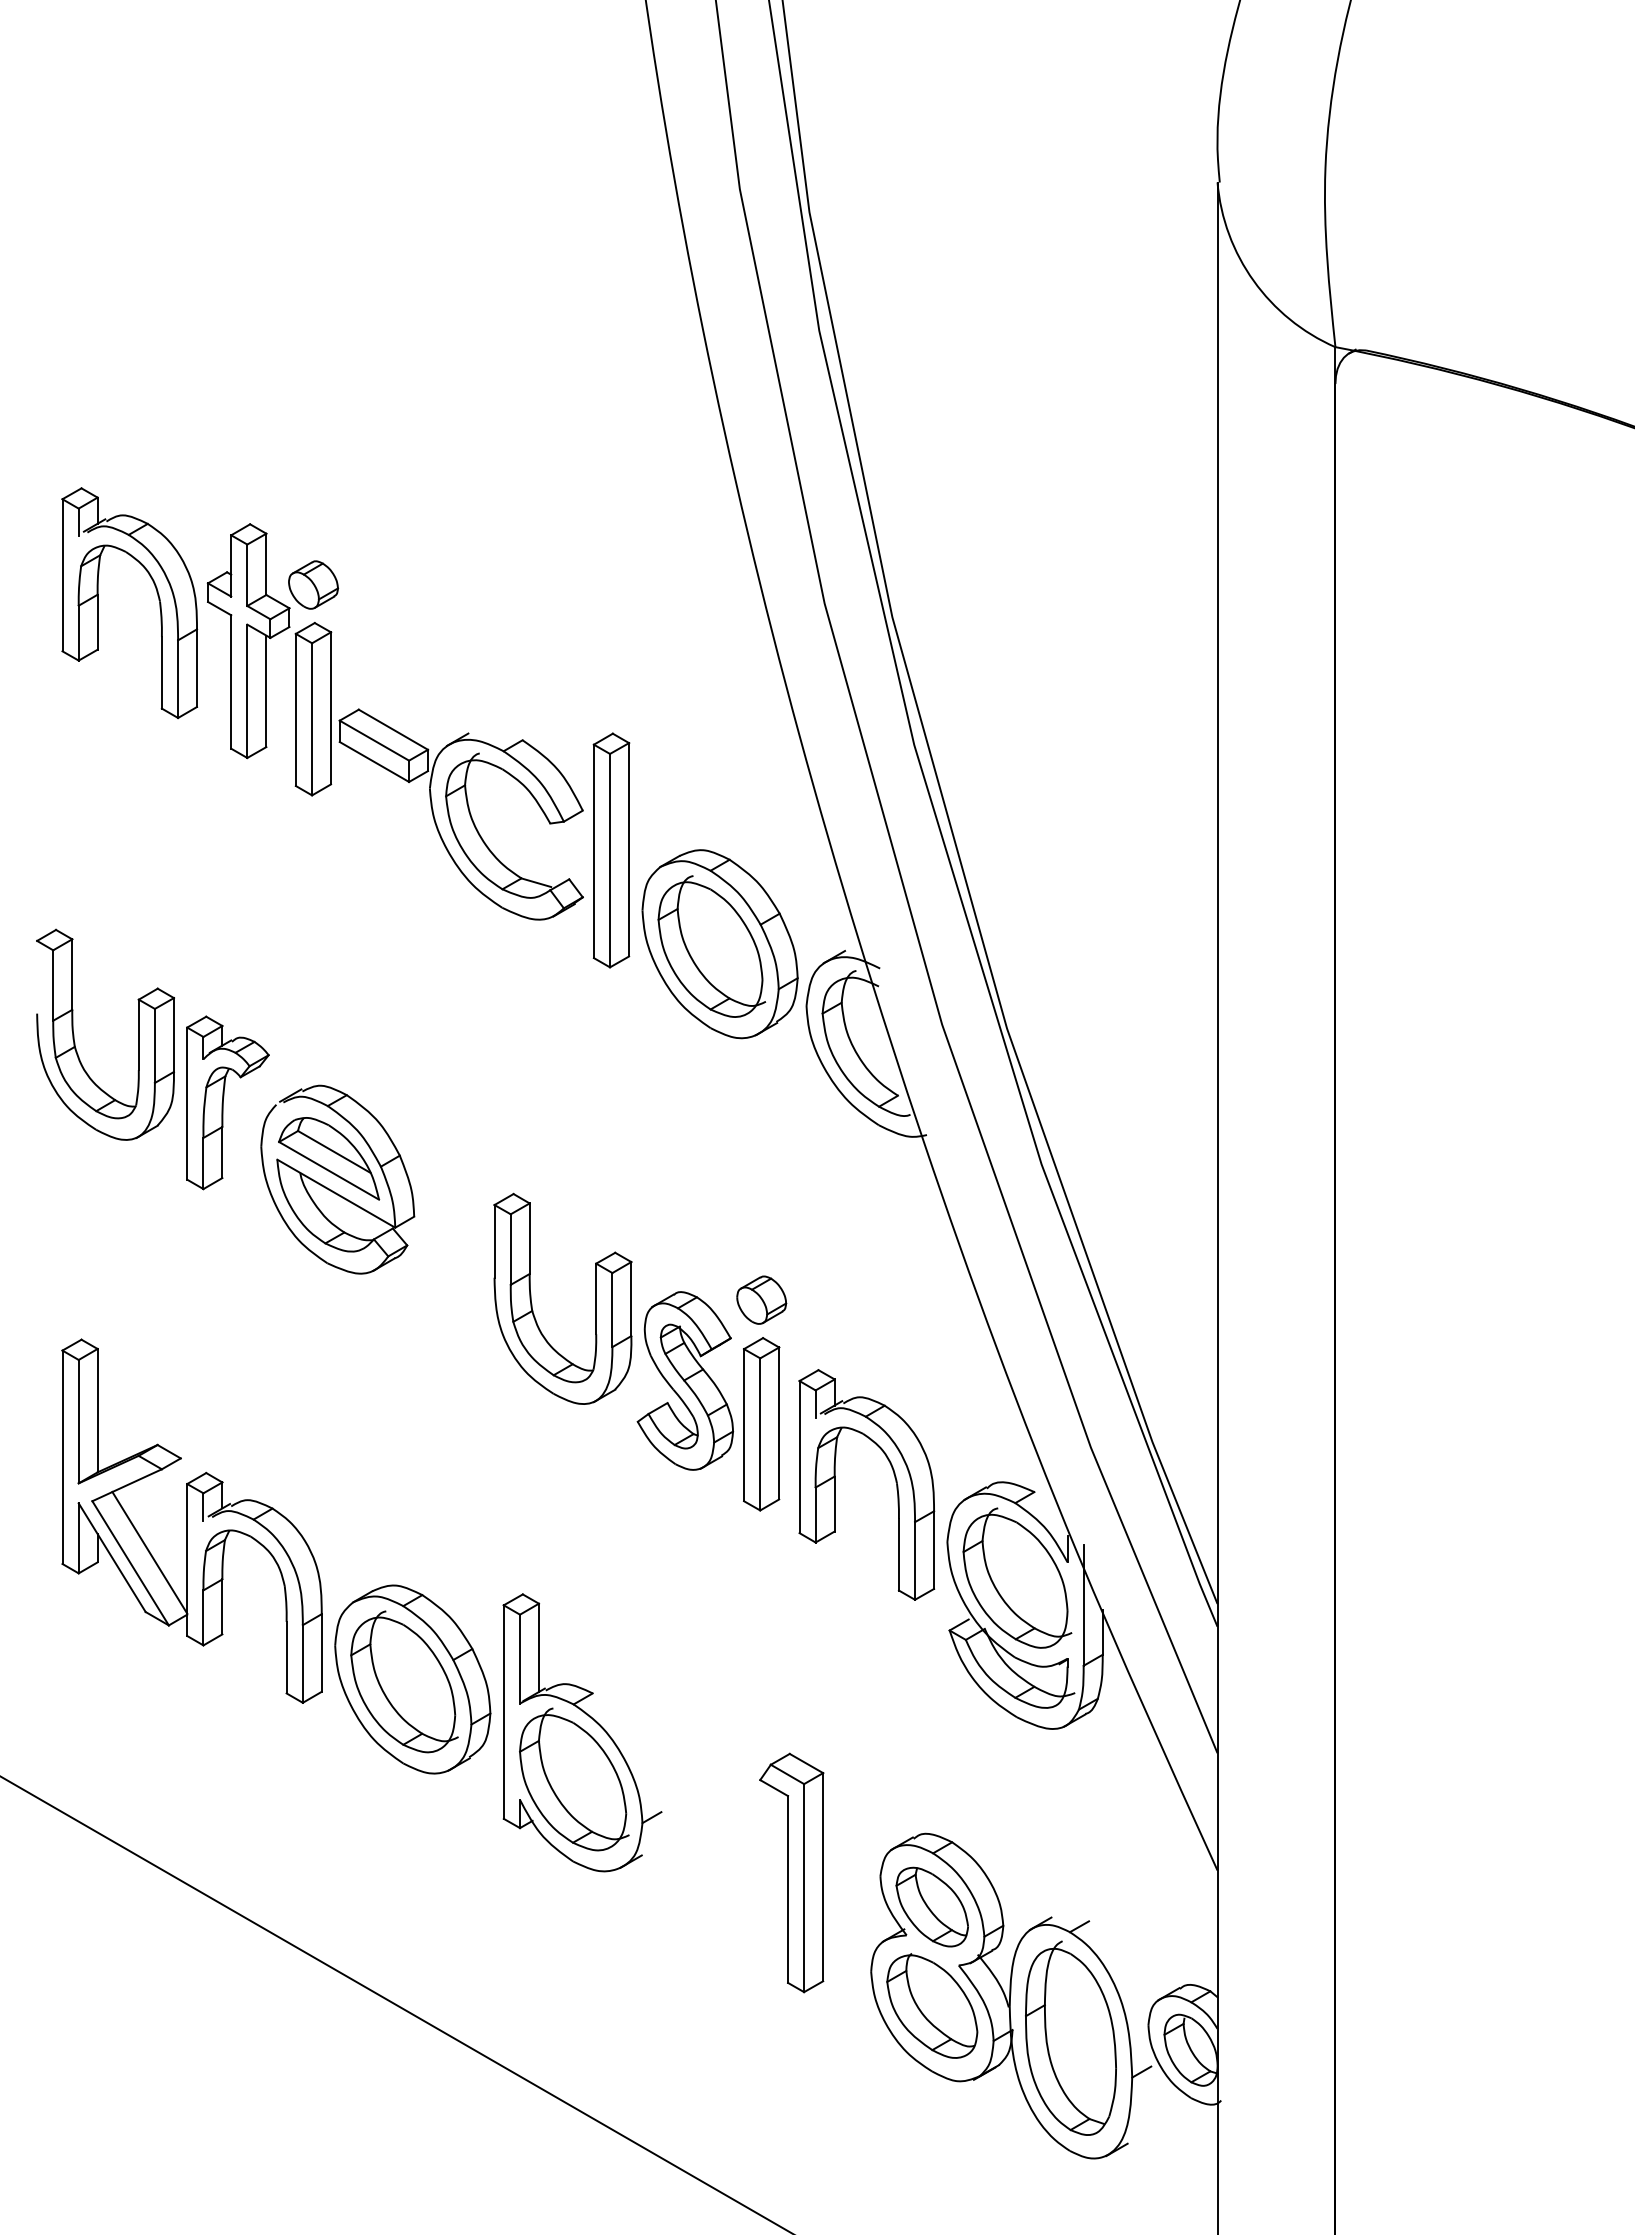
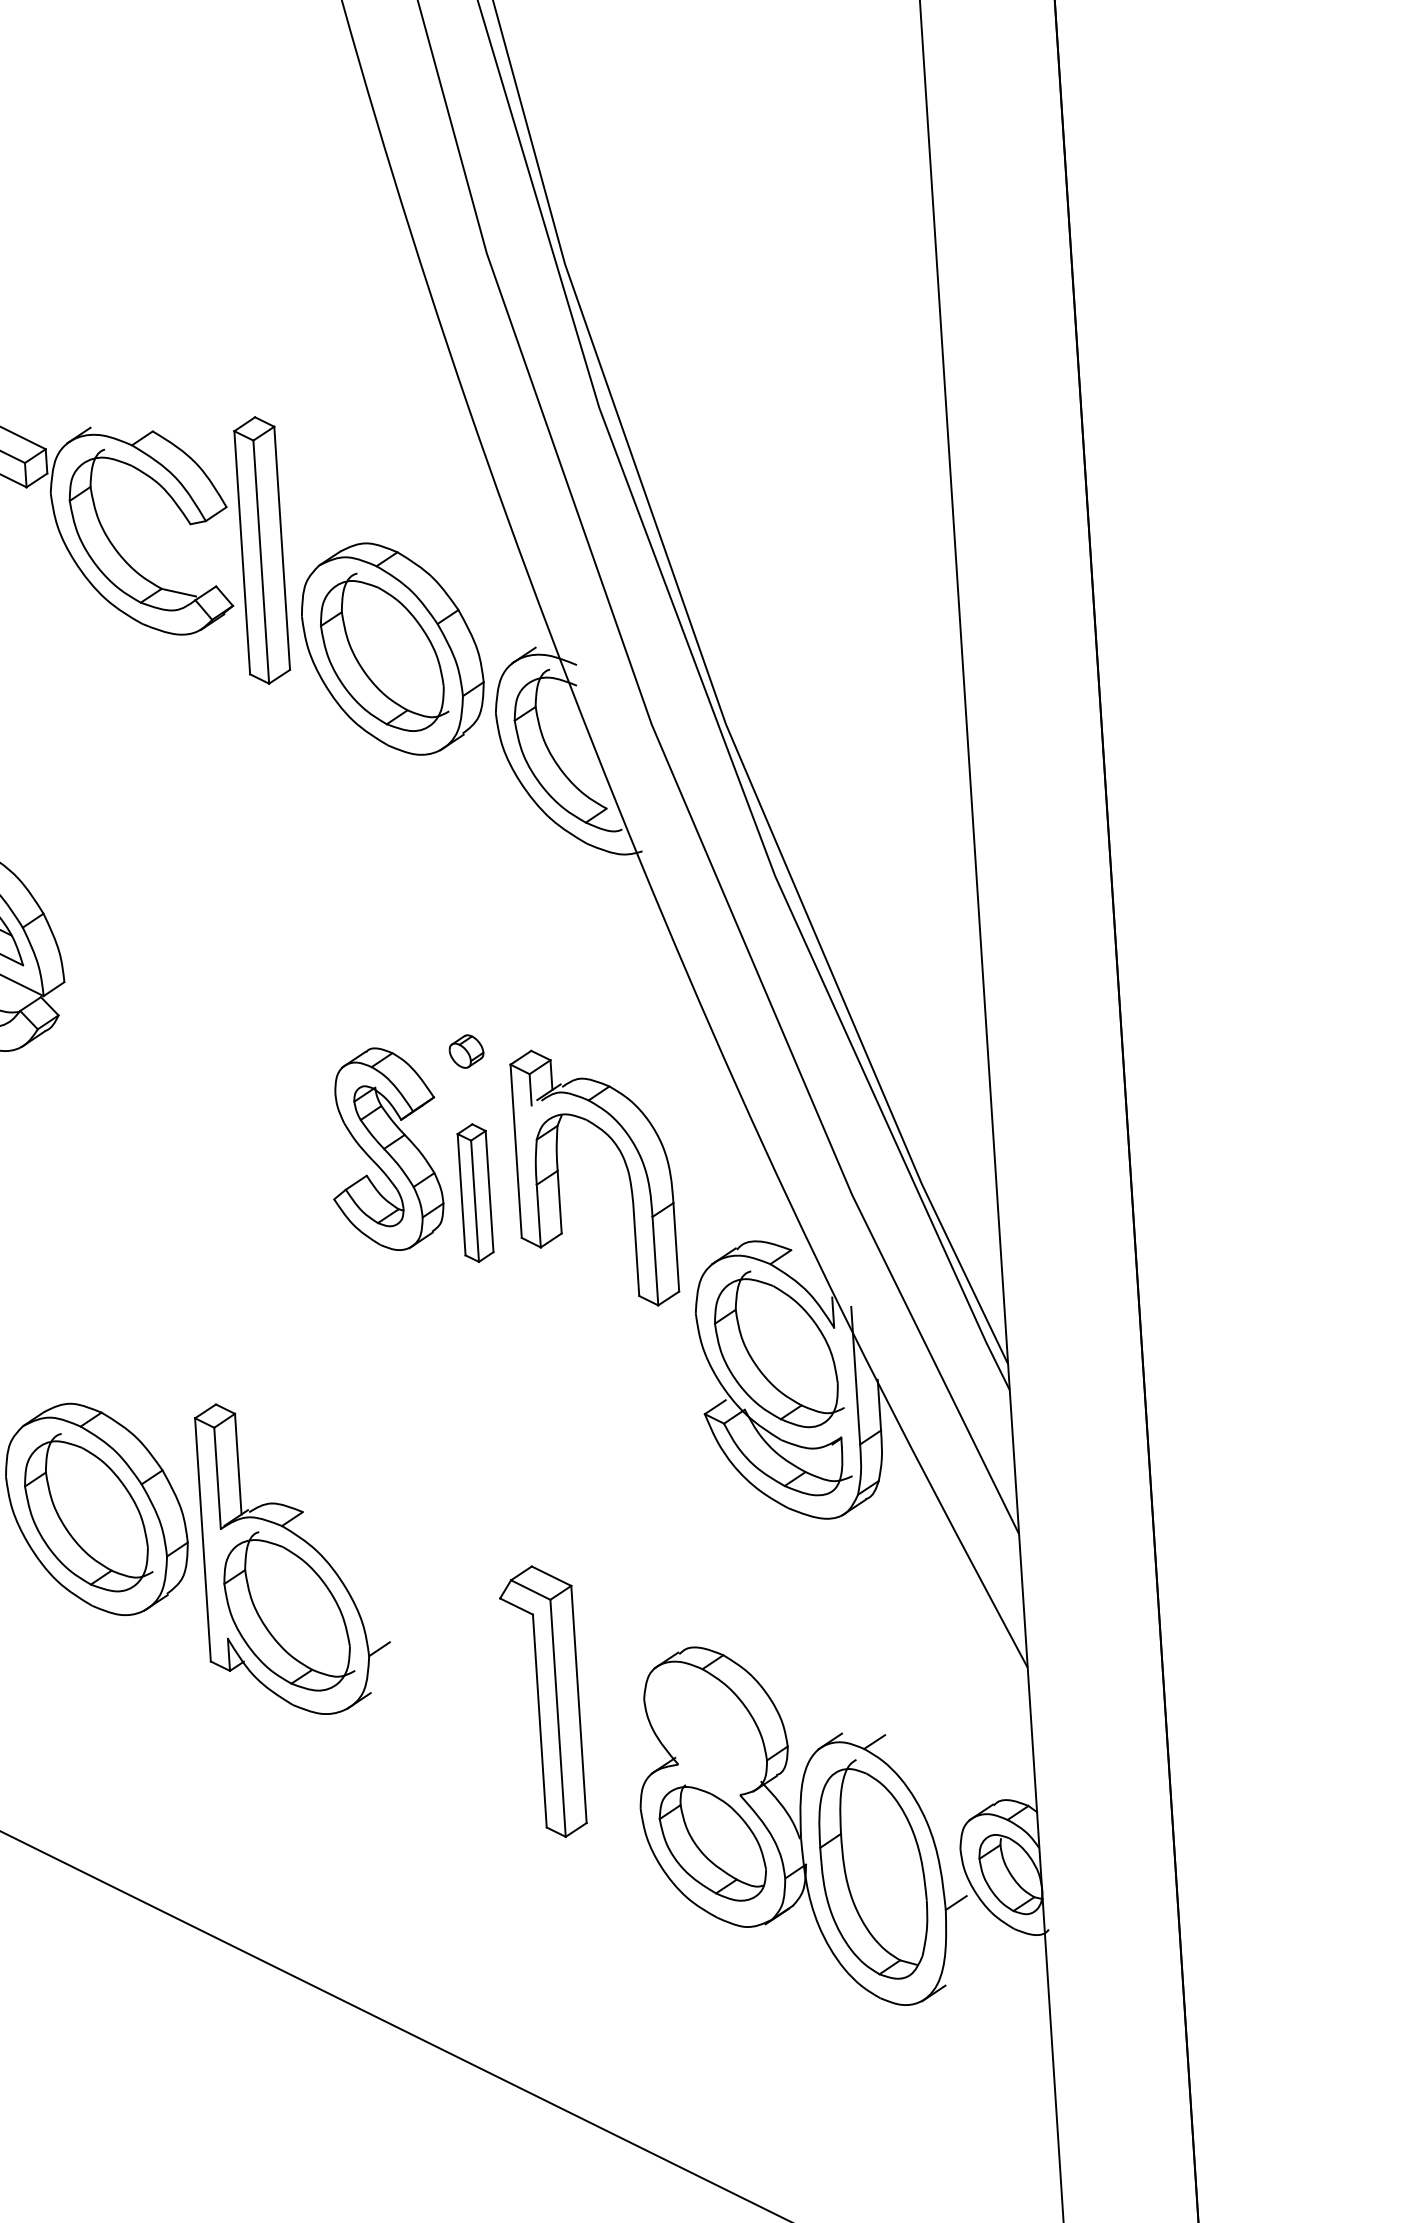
part: (761, 1299) -> (466, 1050), size x0.6
part: (532, 1303) -> (205, 1072), removed
part: (761, 1424) -> (475, 1193), size x0.7
part: (894, 1478) -> (625, 1168), moved
part: (931, 1906) -> (704, 1729), removed

